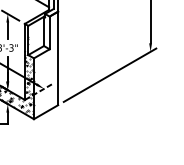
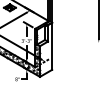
line: (110, 74) -> (78, 54), removed

